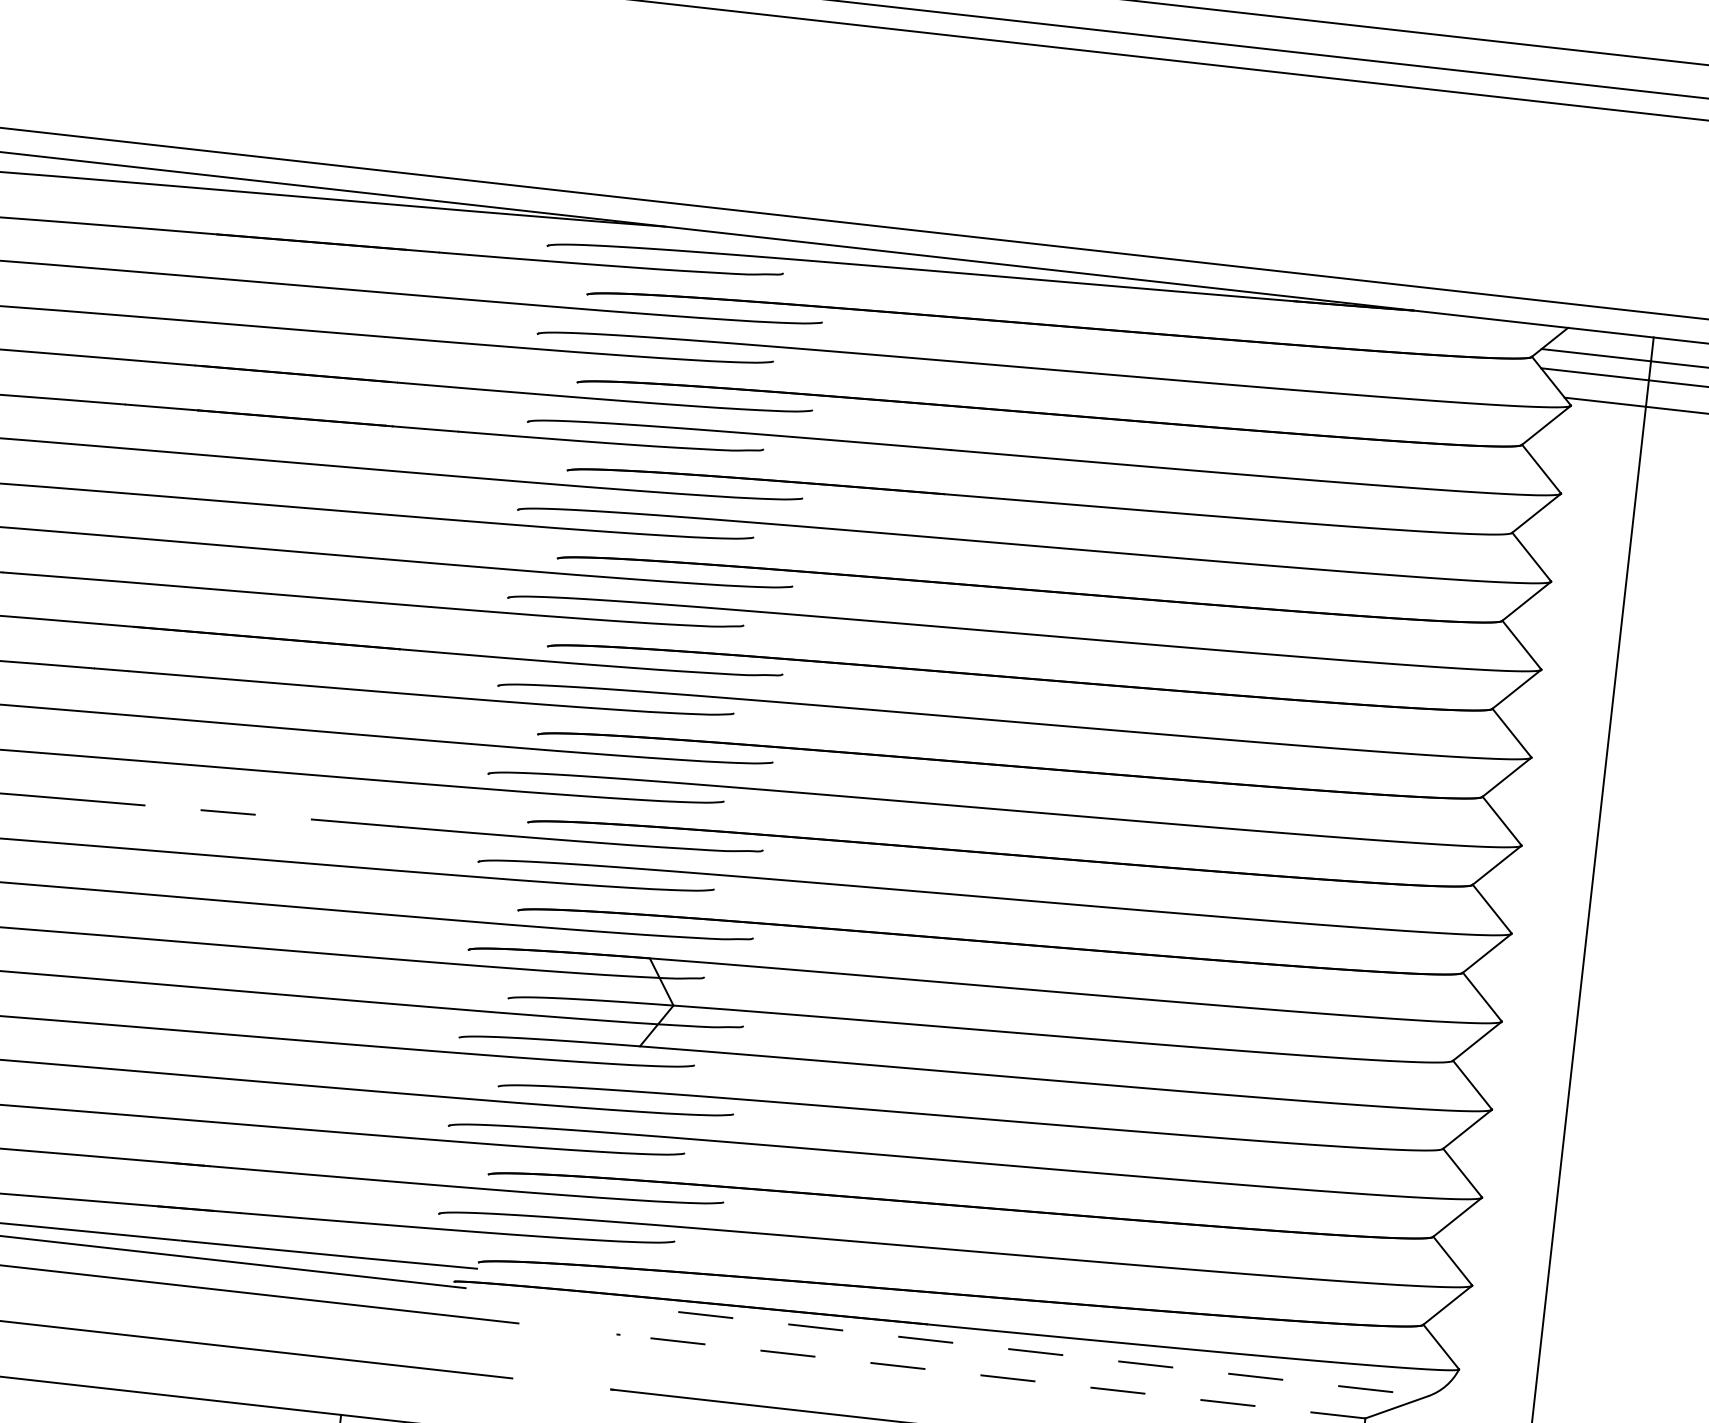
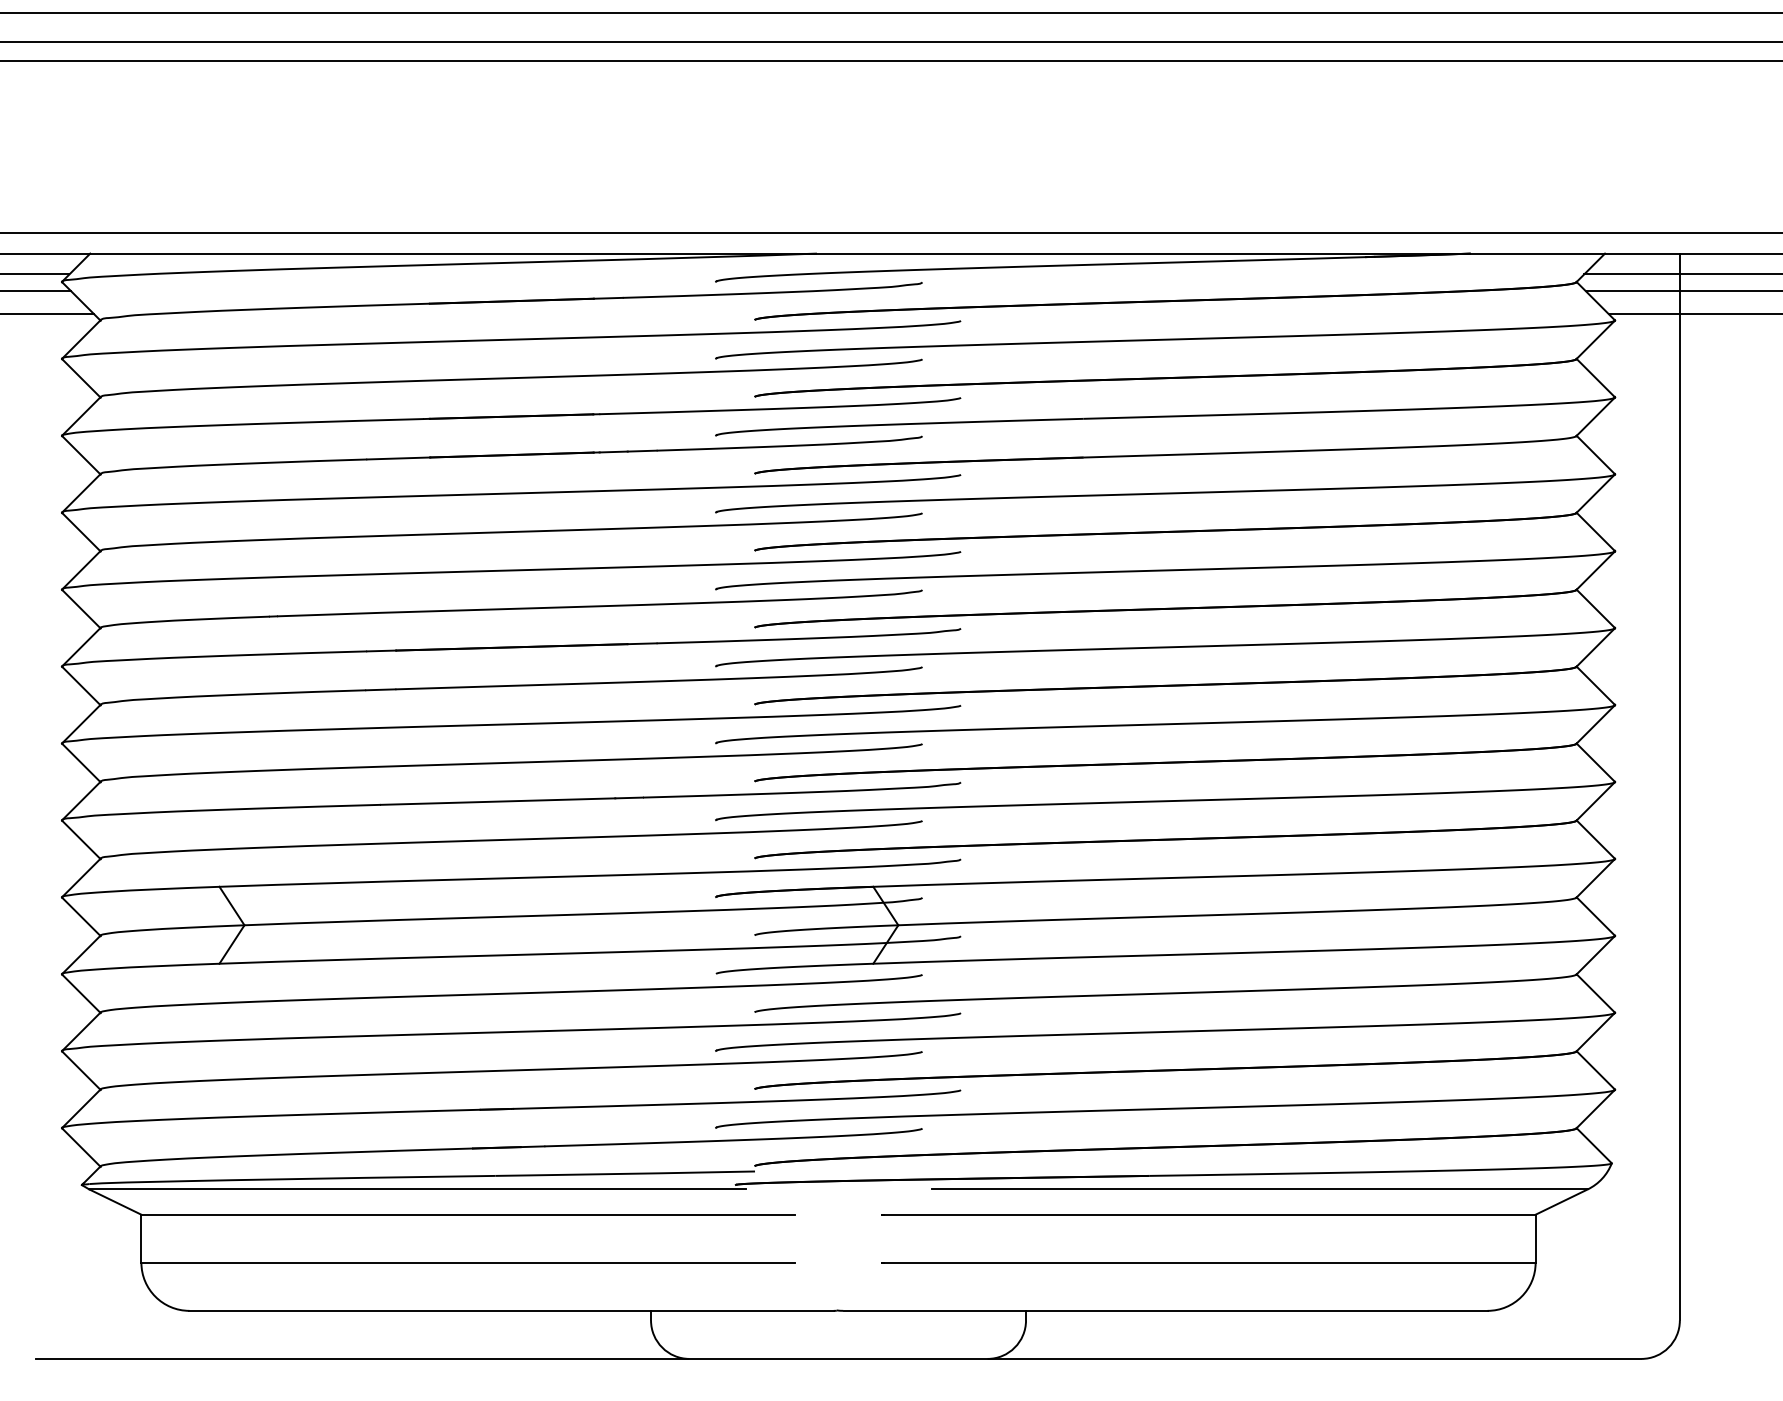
line: (230, 812) -> (497, 801), dashed -> solid
line: (1052, 1354) -> (1259, 1189), dashed -> solid
line: (991, 1376) -> (1208, 1214), dashed -> solid

